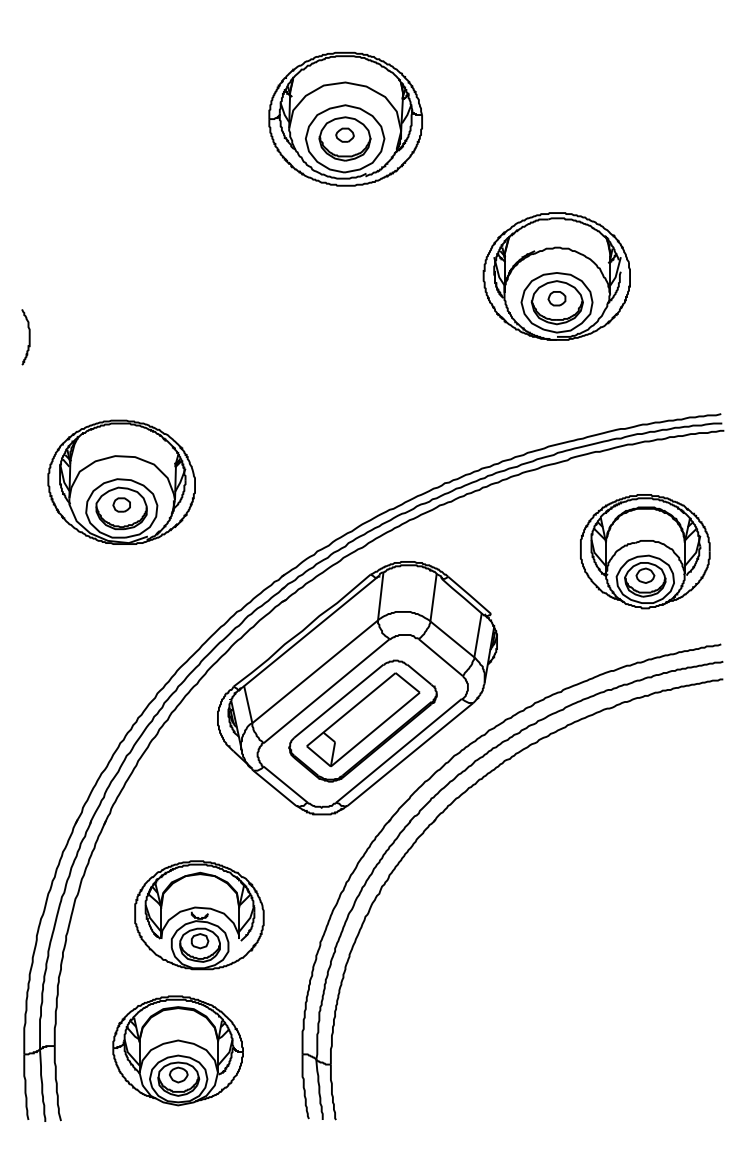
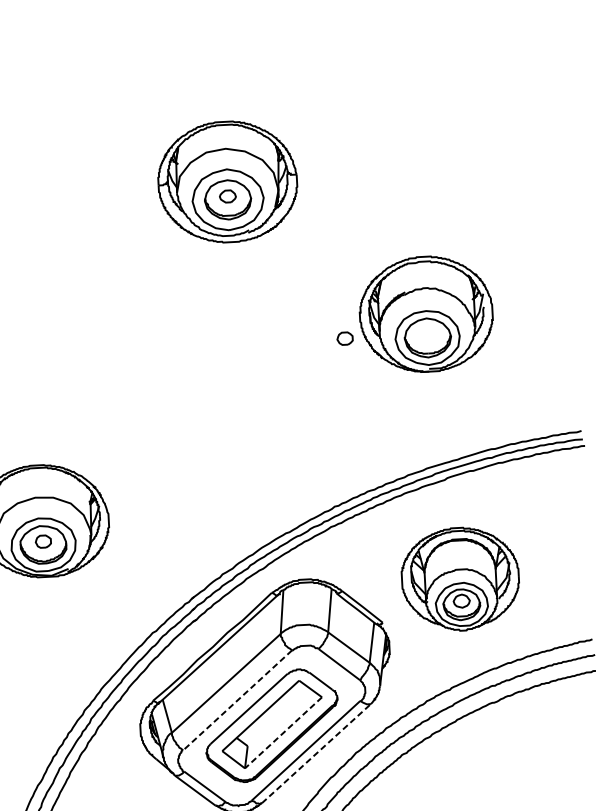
part: (556, 298) -> (344, 338), moved
part: (645, 551) -> (460, 579), moved
line: (326, 691) -> (237, 700), solid -> dashed
line: (375, 729) -> (283, 732), solid -> dashed
line: (410, 754) -> (316, 753), solid -> dashed

